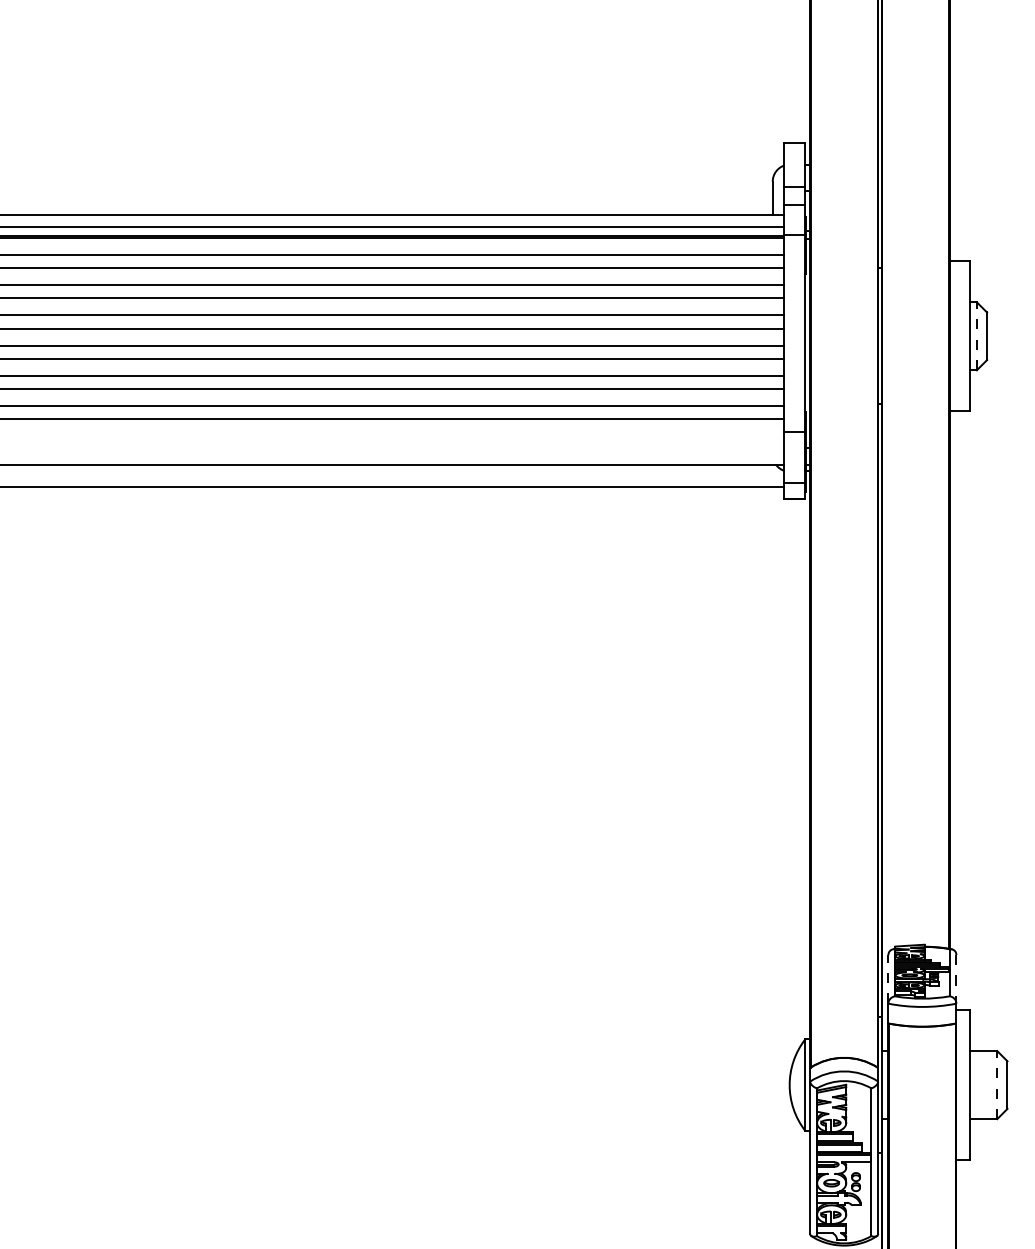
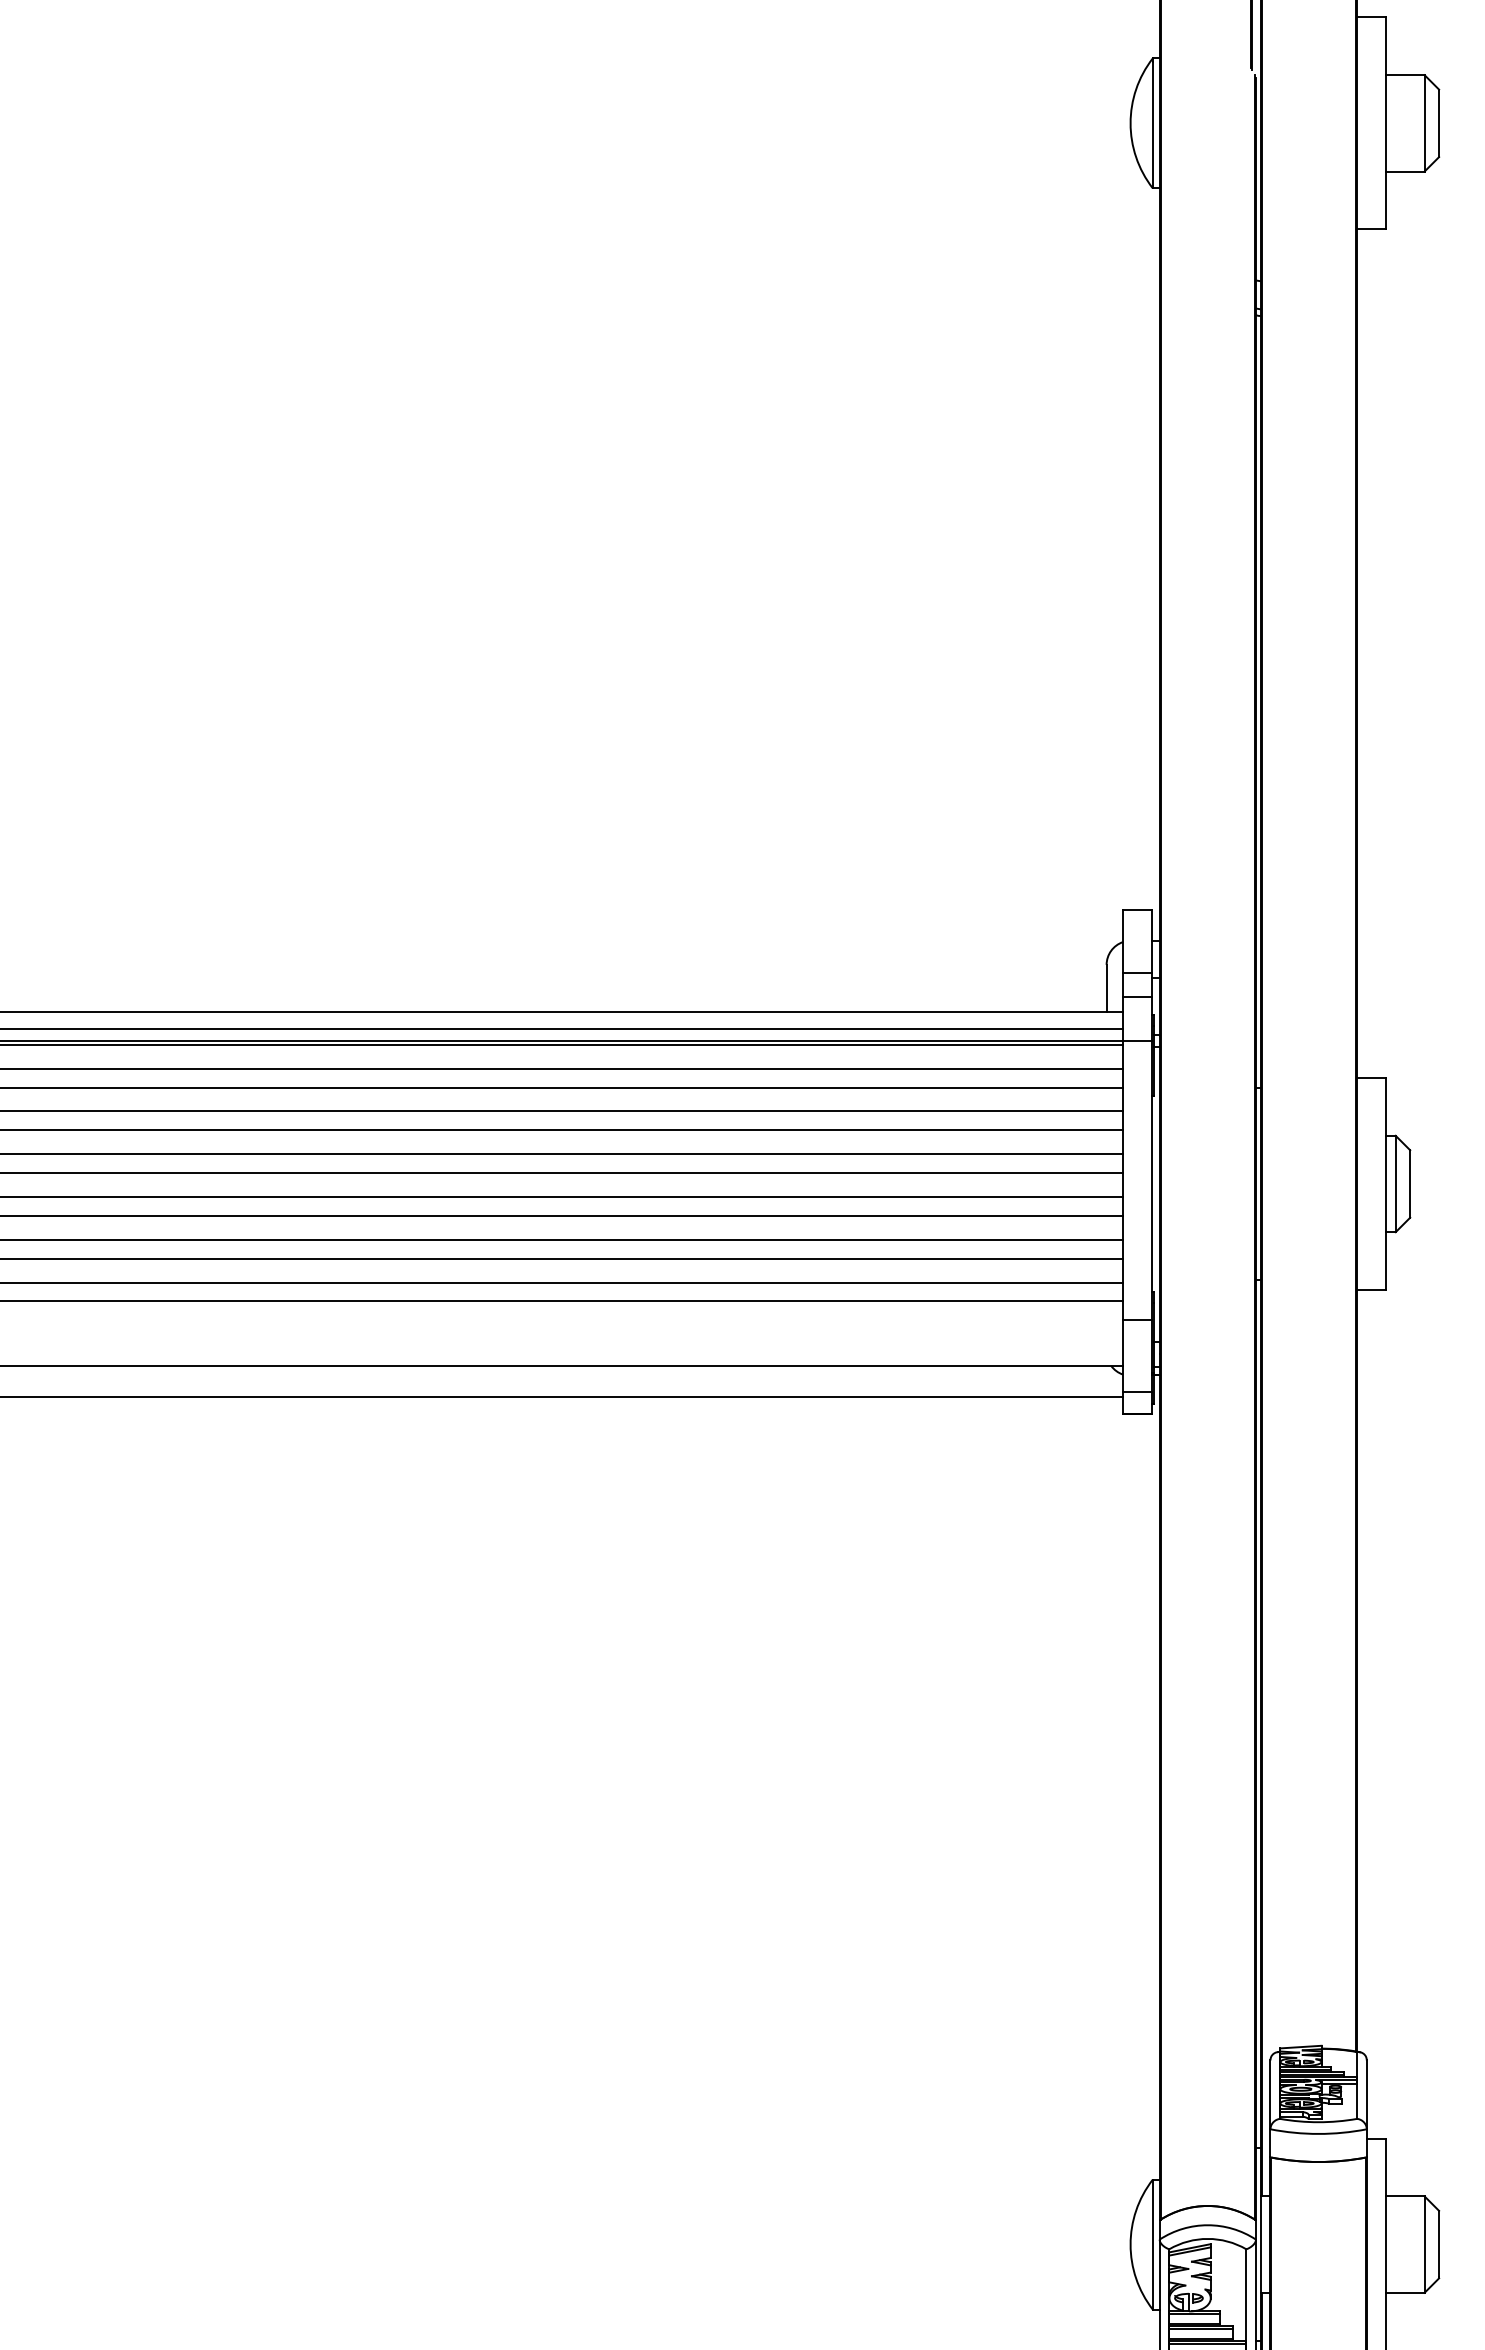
line: (976, 335) -> (1395, 1183), dashed -> solid
line: (888, 979) -> (1270, 2094), dashed -> solid
line: (956, 979) -> (1366, 2095), dashed -> solid
line: (997, 1085) -> (1424, 2244), dashed -> solid

